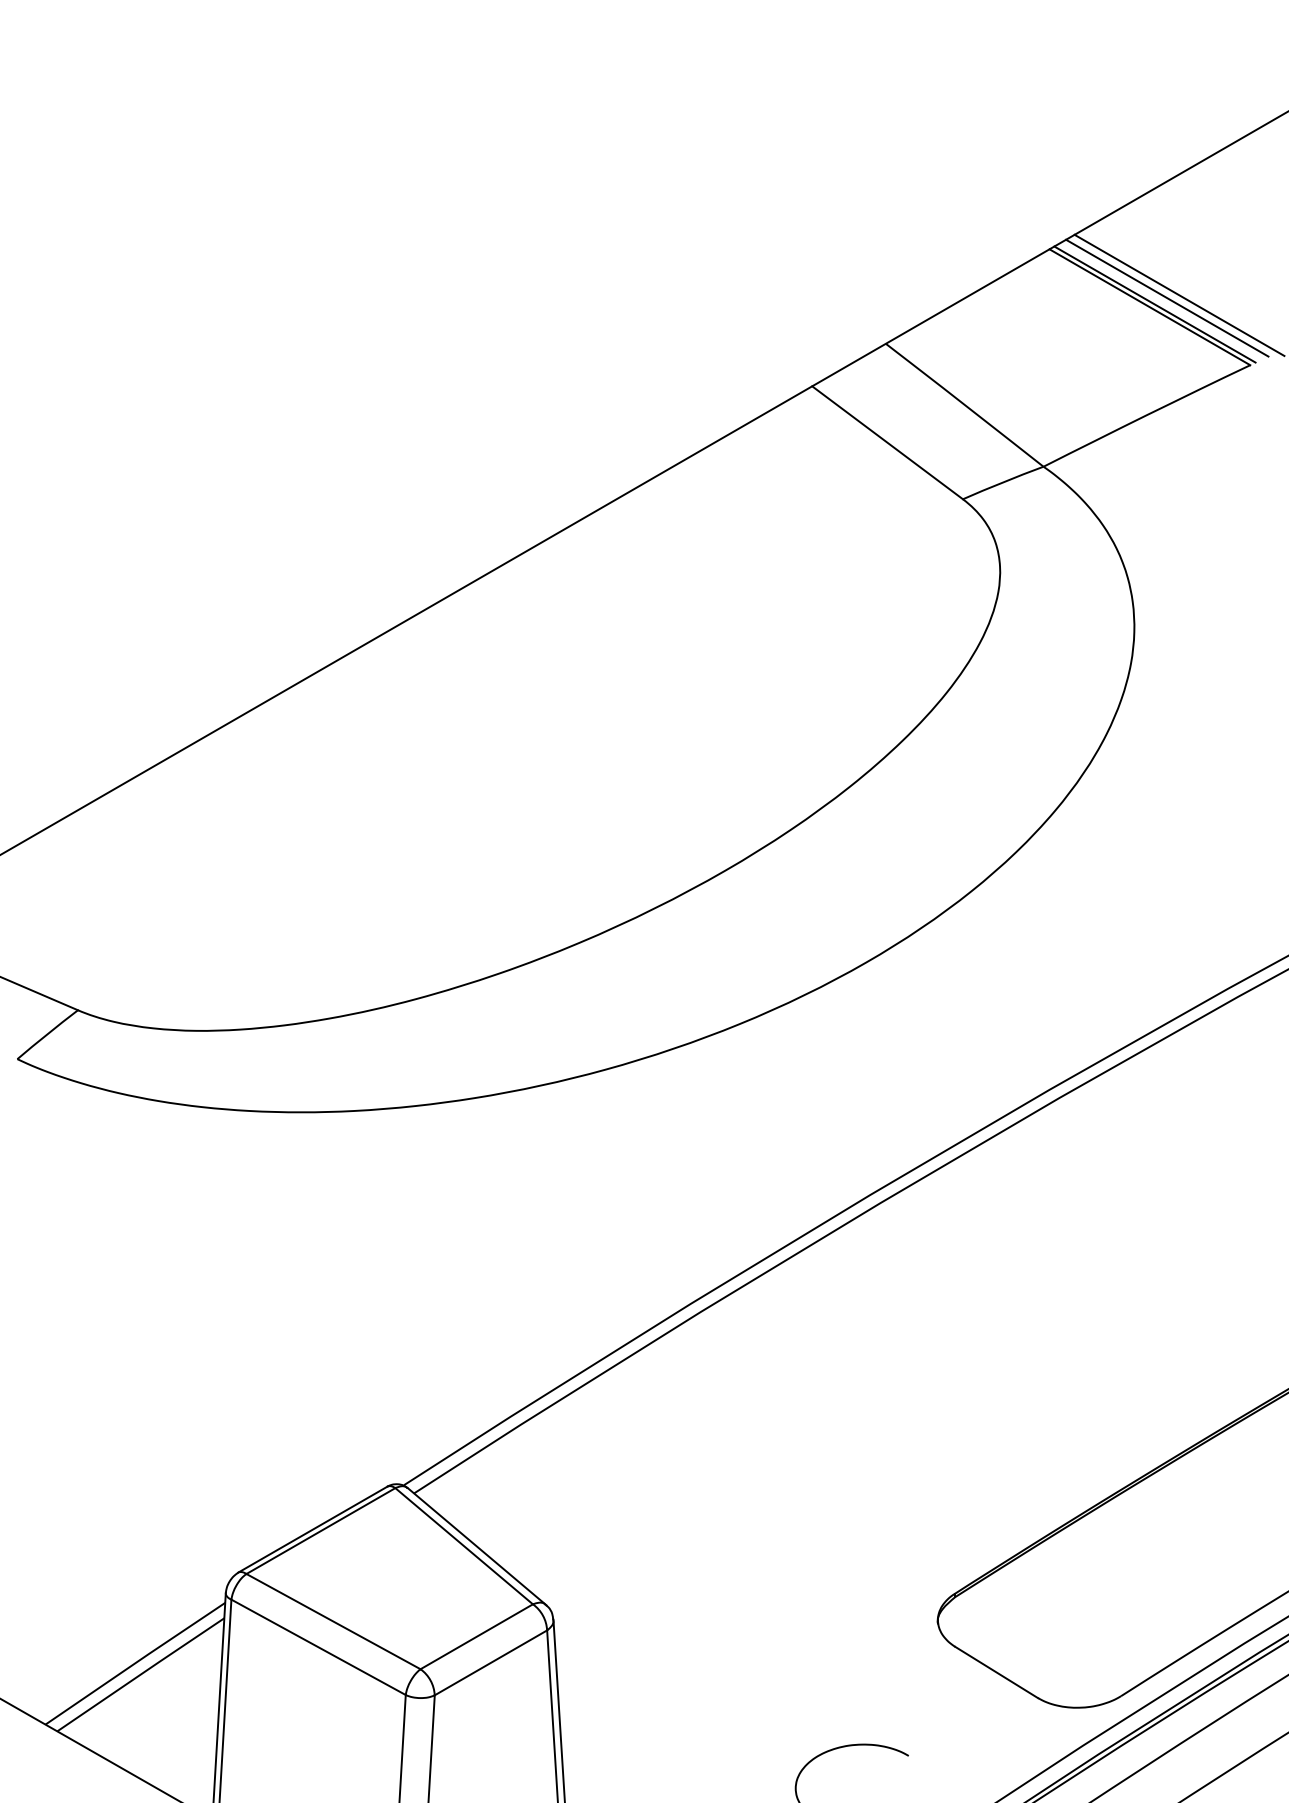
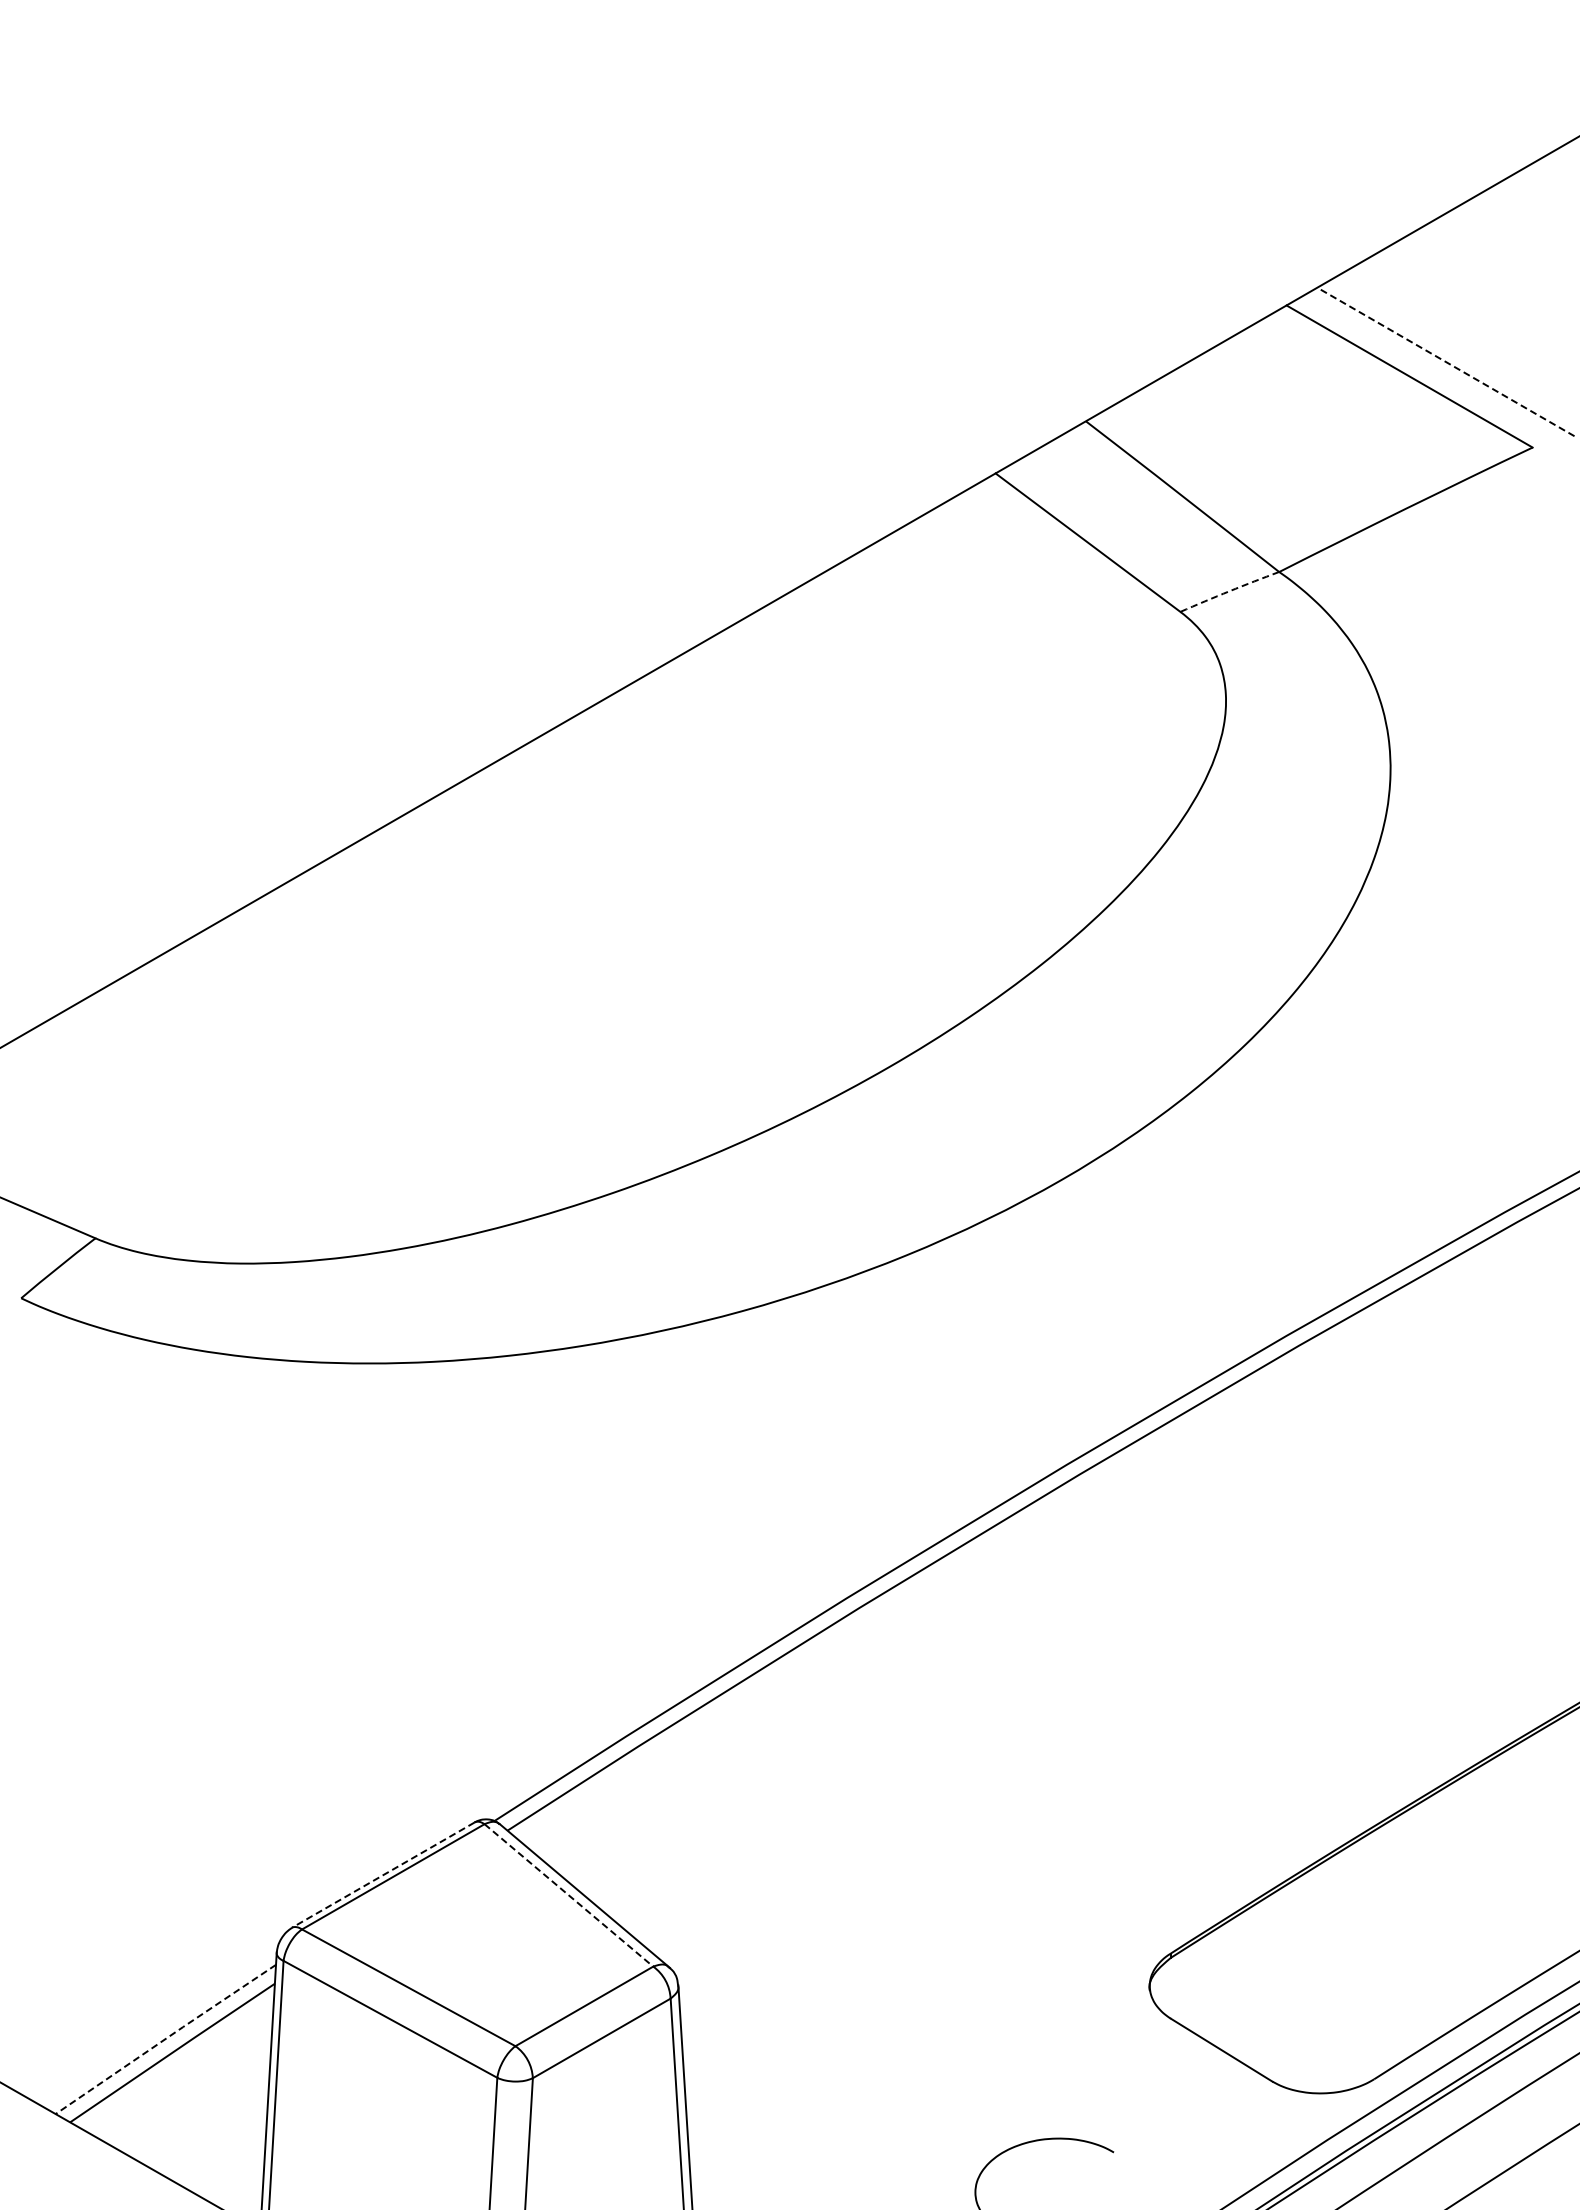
line: (1179, 295) -> (1445, 361), solid -> dashed
line: (1166, 297) -> (1430, 364), removed
line: (1154, 304) -> (1415, 373), removed
arc: (1003, 482) -> (1229, 591), solid -> dashed
line: (312, 1529) -> (382, 1875), solid -> dashed
line: (464, 1546) -> (569, 1895), solid -> dashed
line: (135, 1662) -> (165, 2038), solid -> dashed

